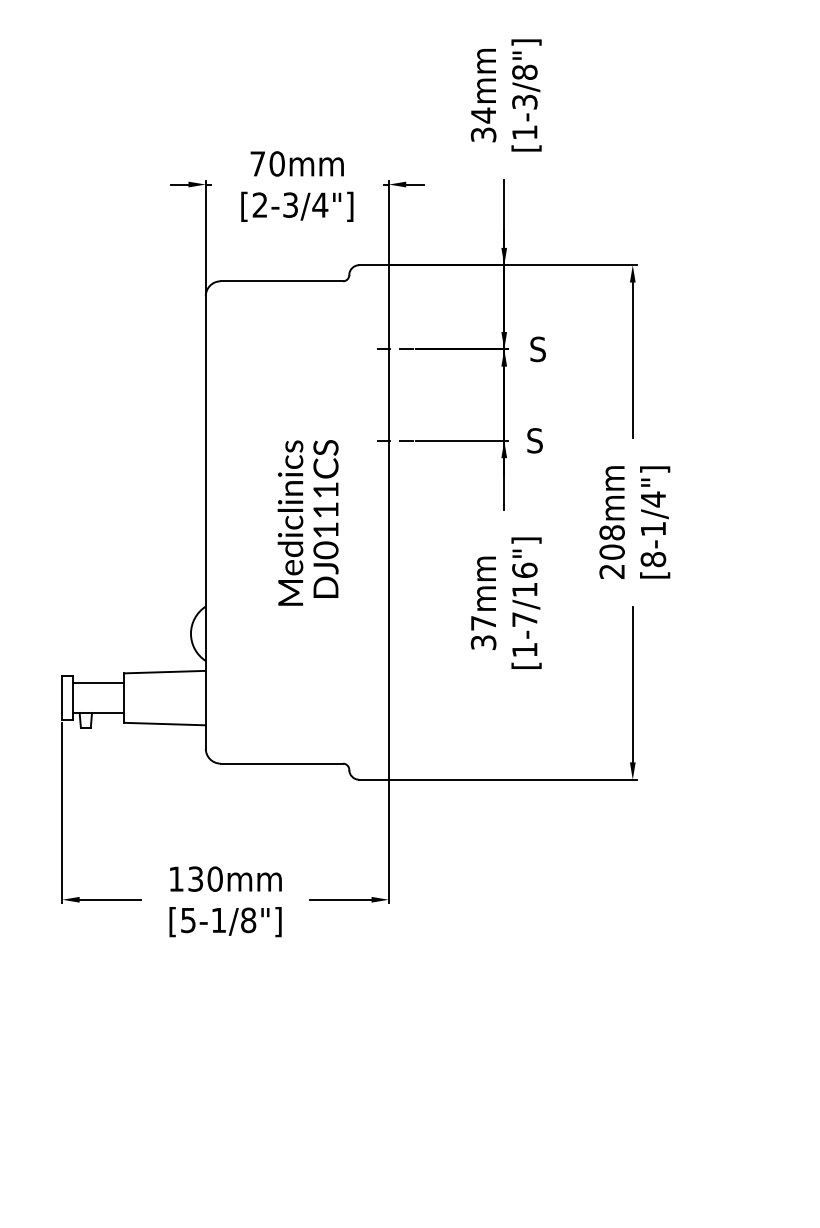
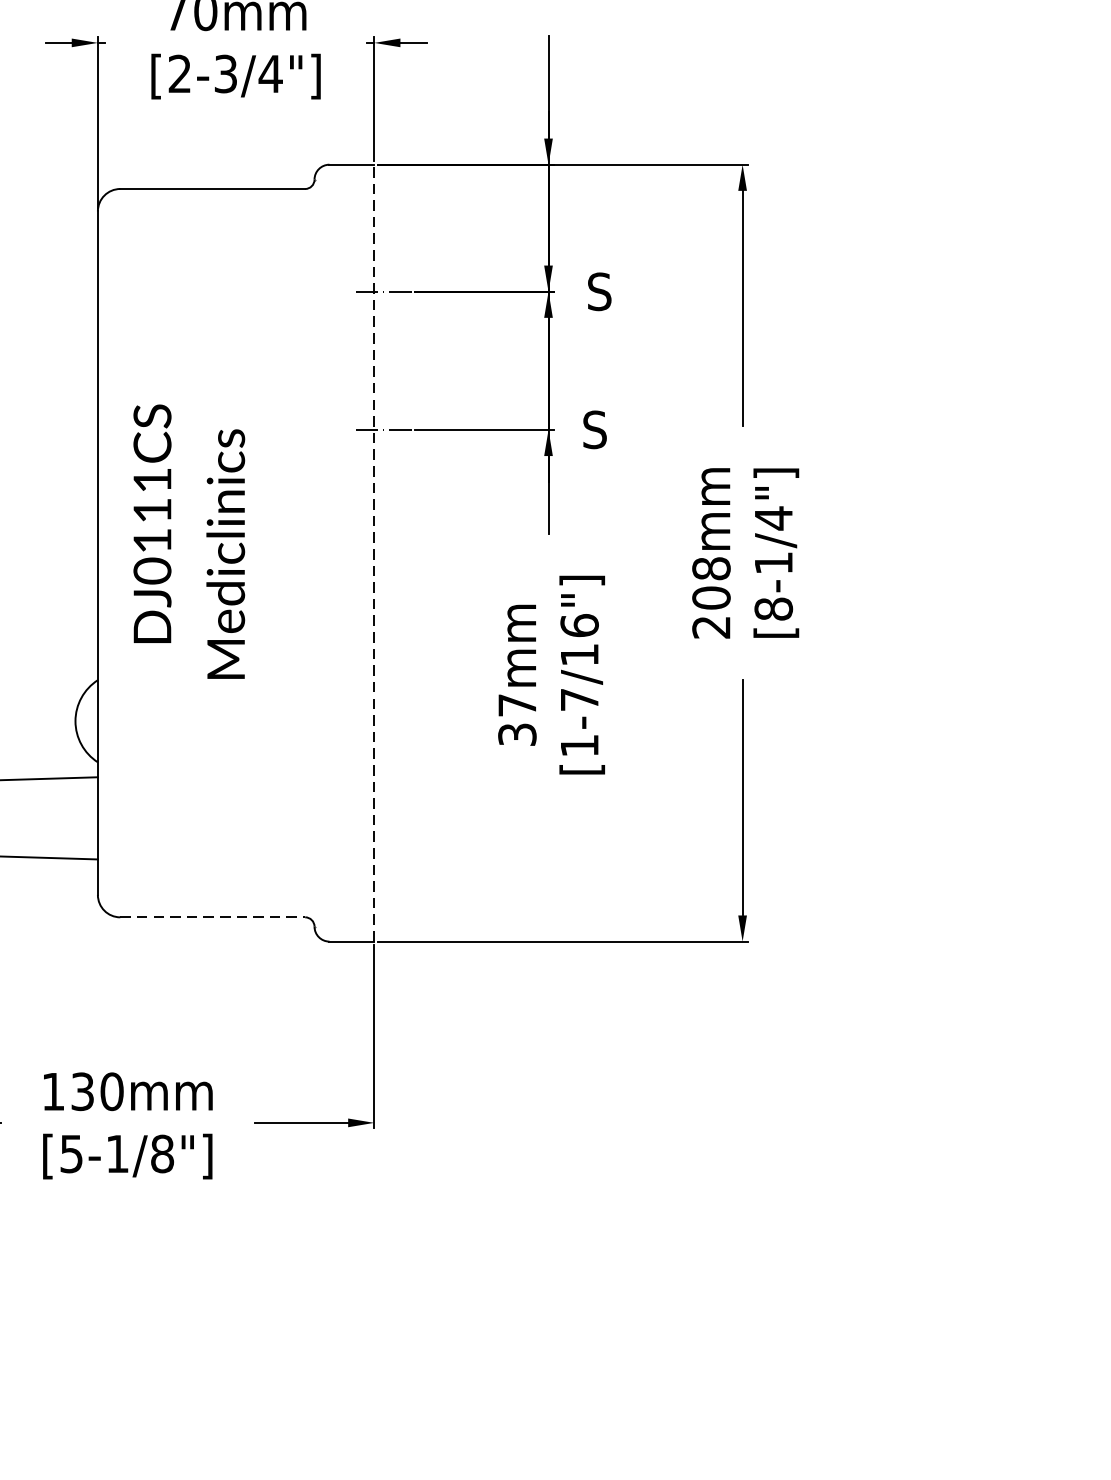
text: (325, 518) -> (151, 522), moved
line: (388, 521) -> (373, 551), solid -> dashed
line: (282, 763) -> (213, 917), solid -> dashed

